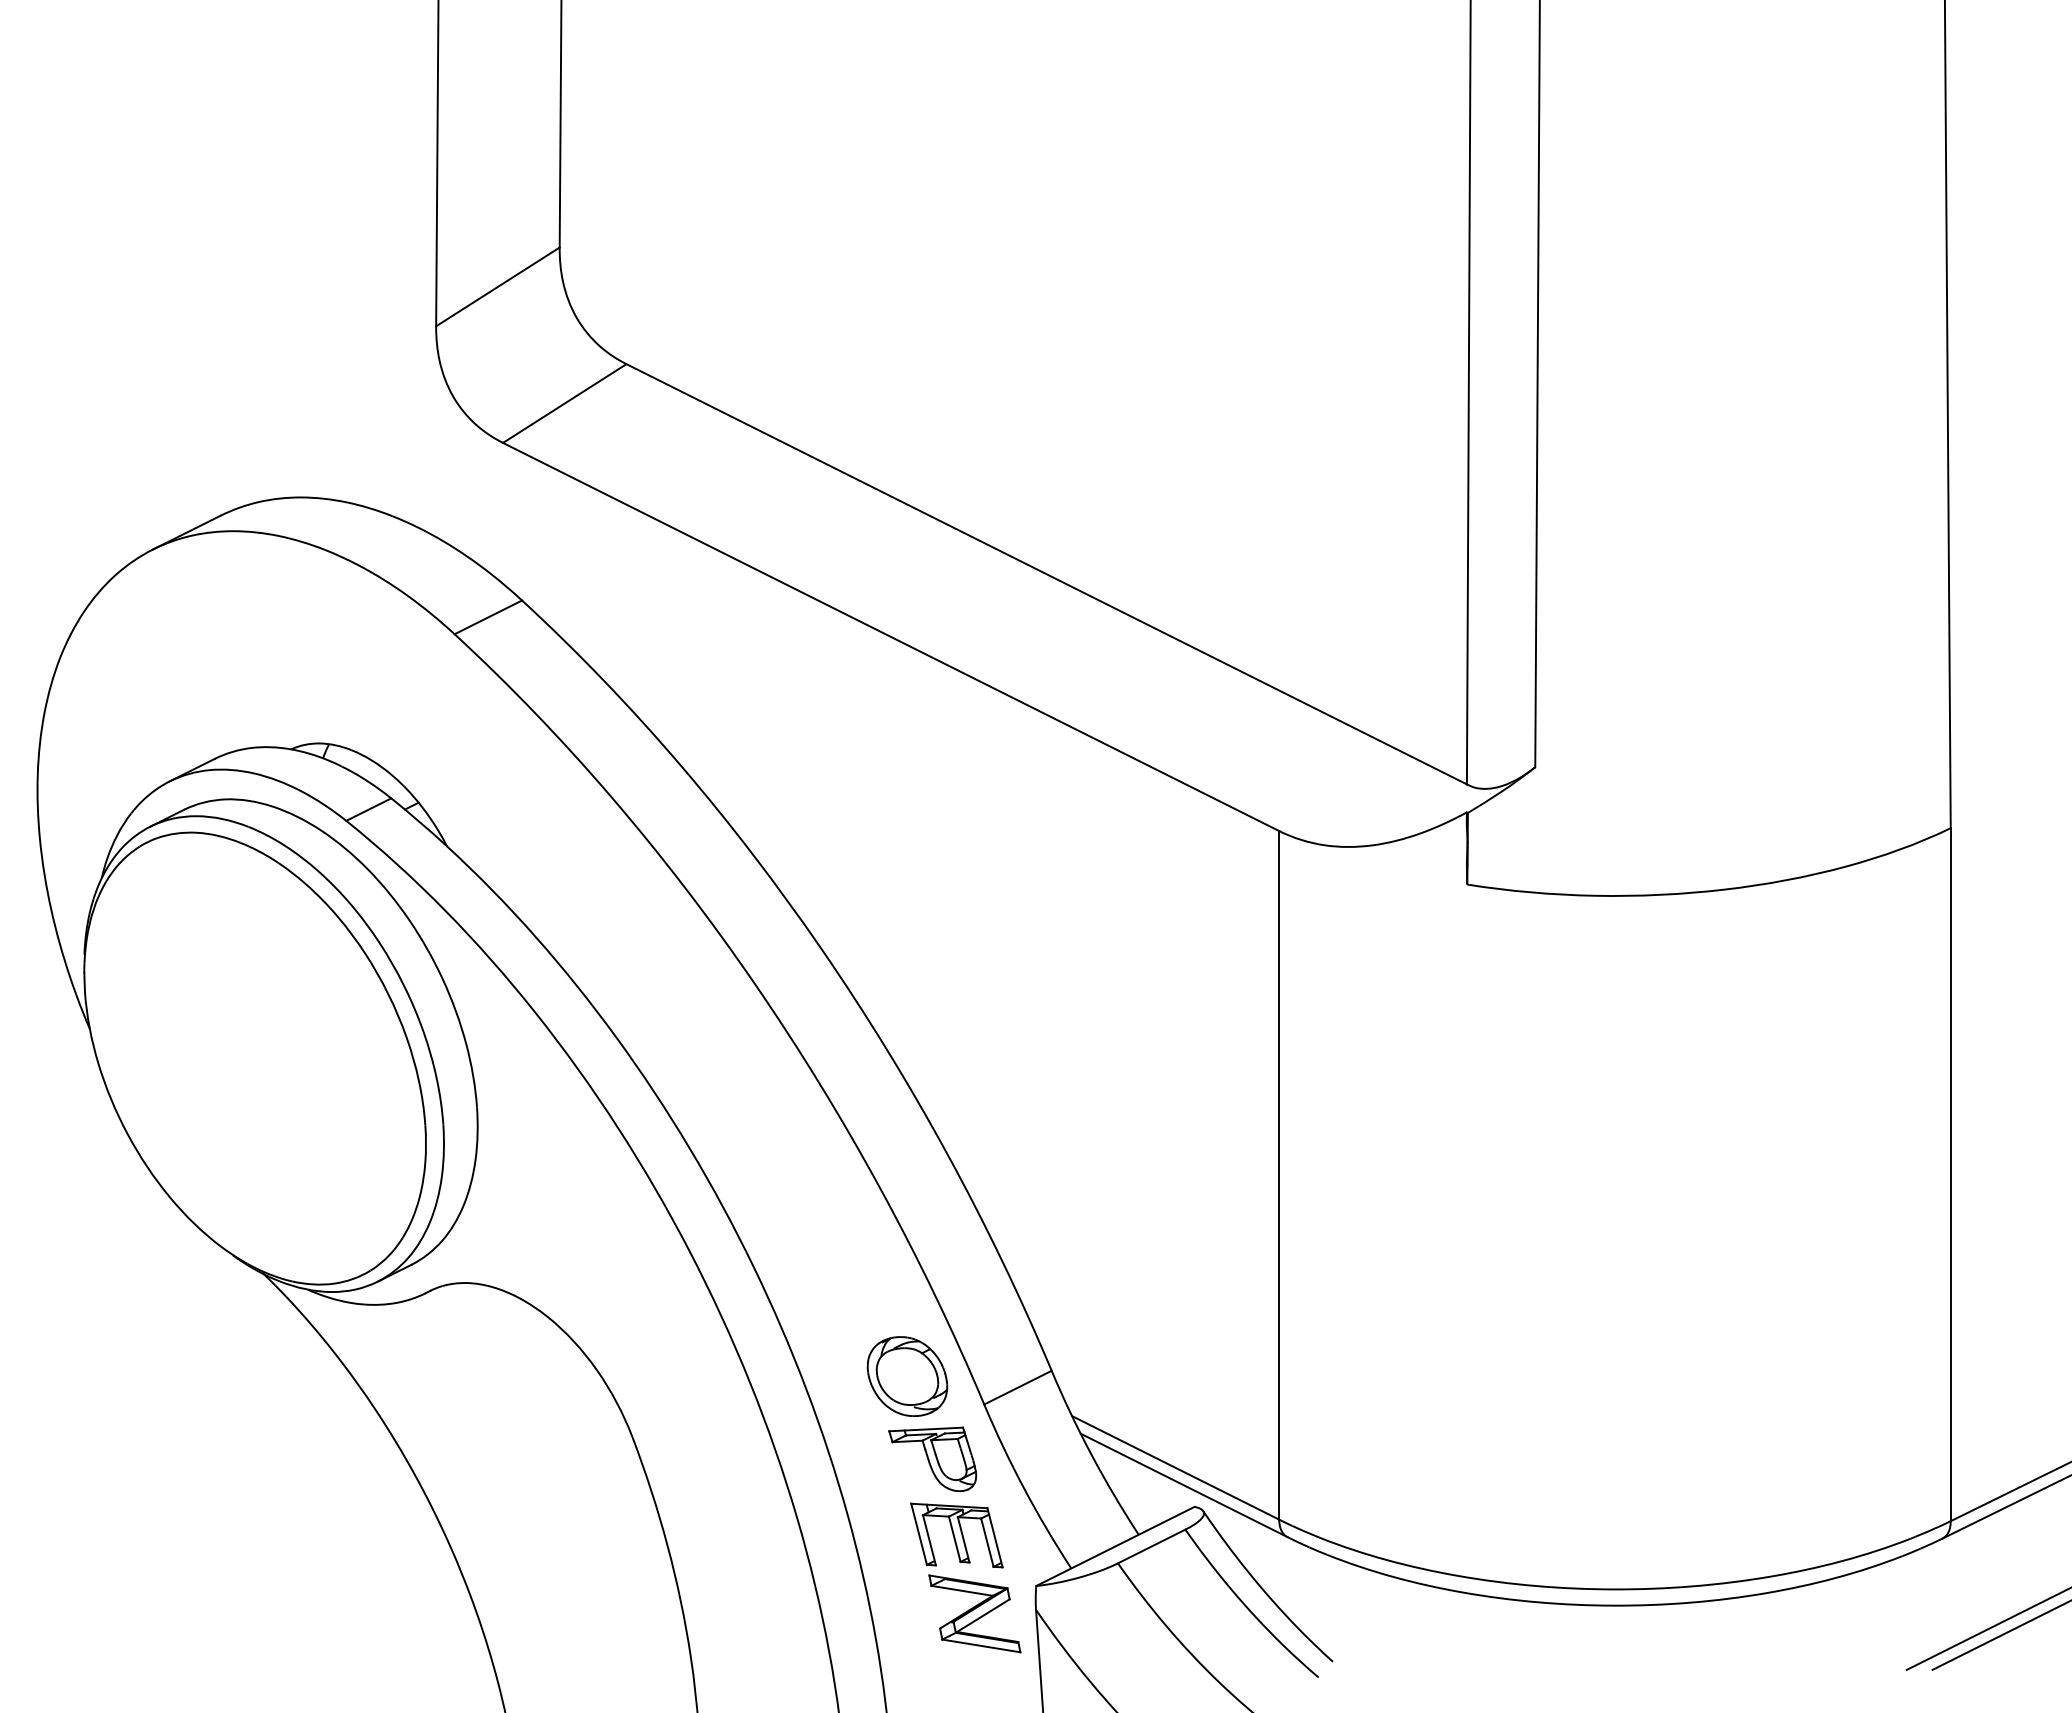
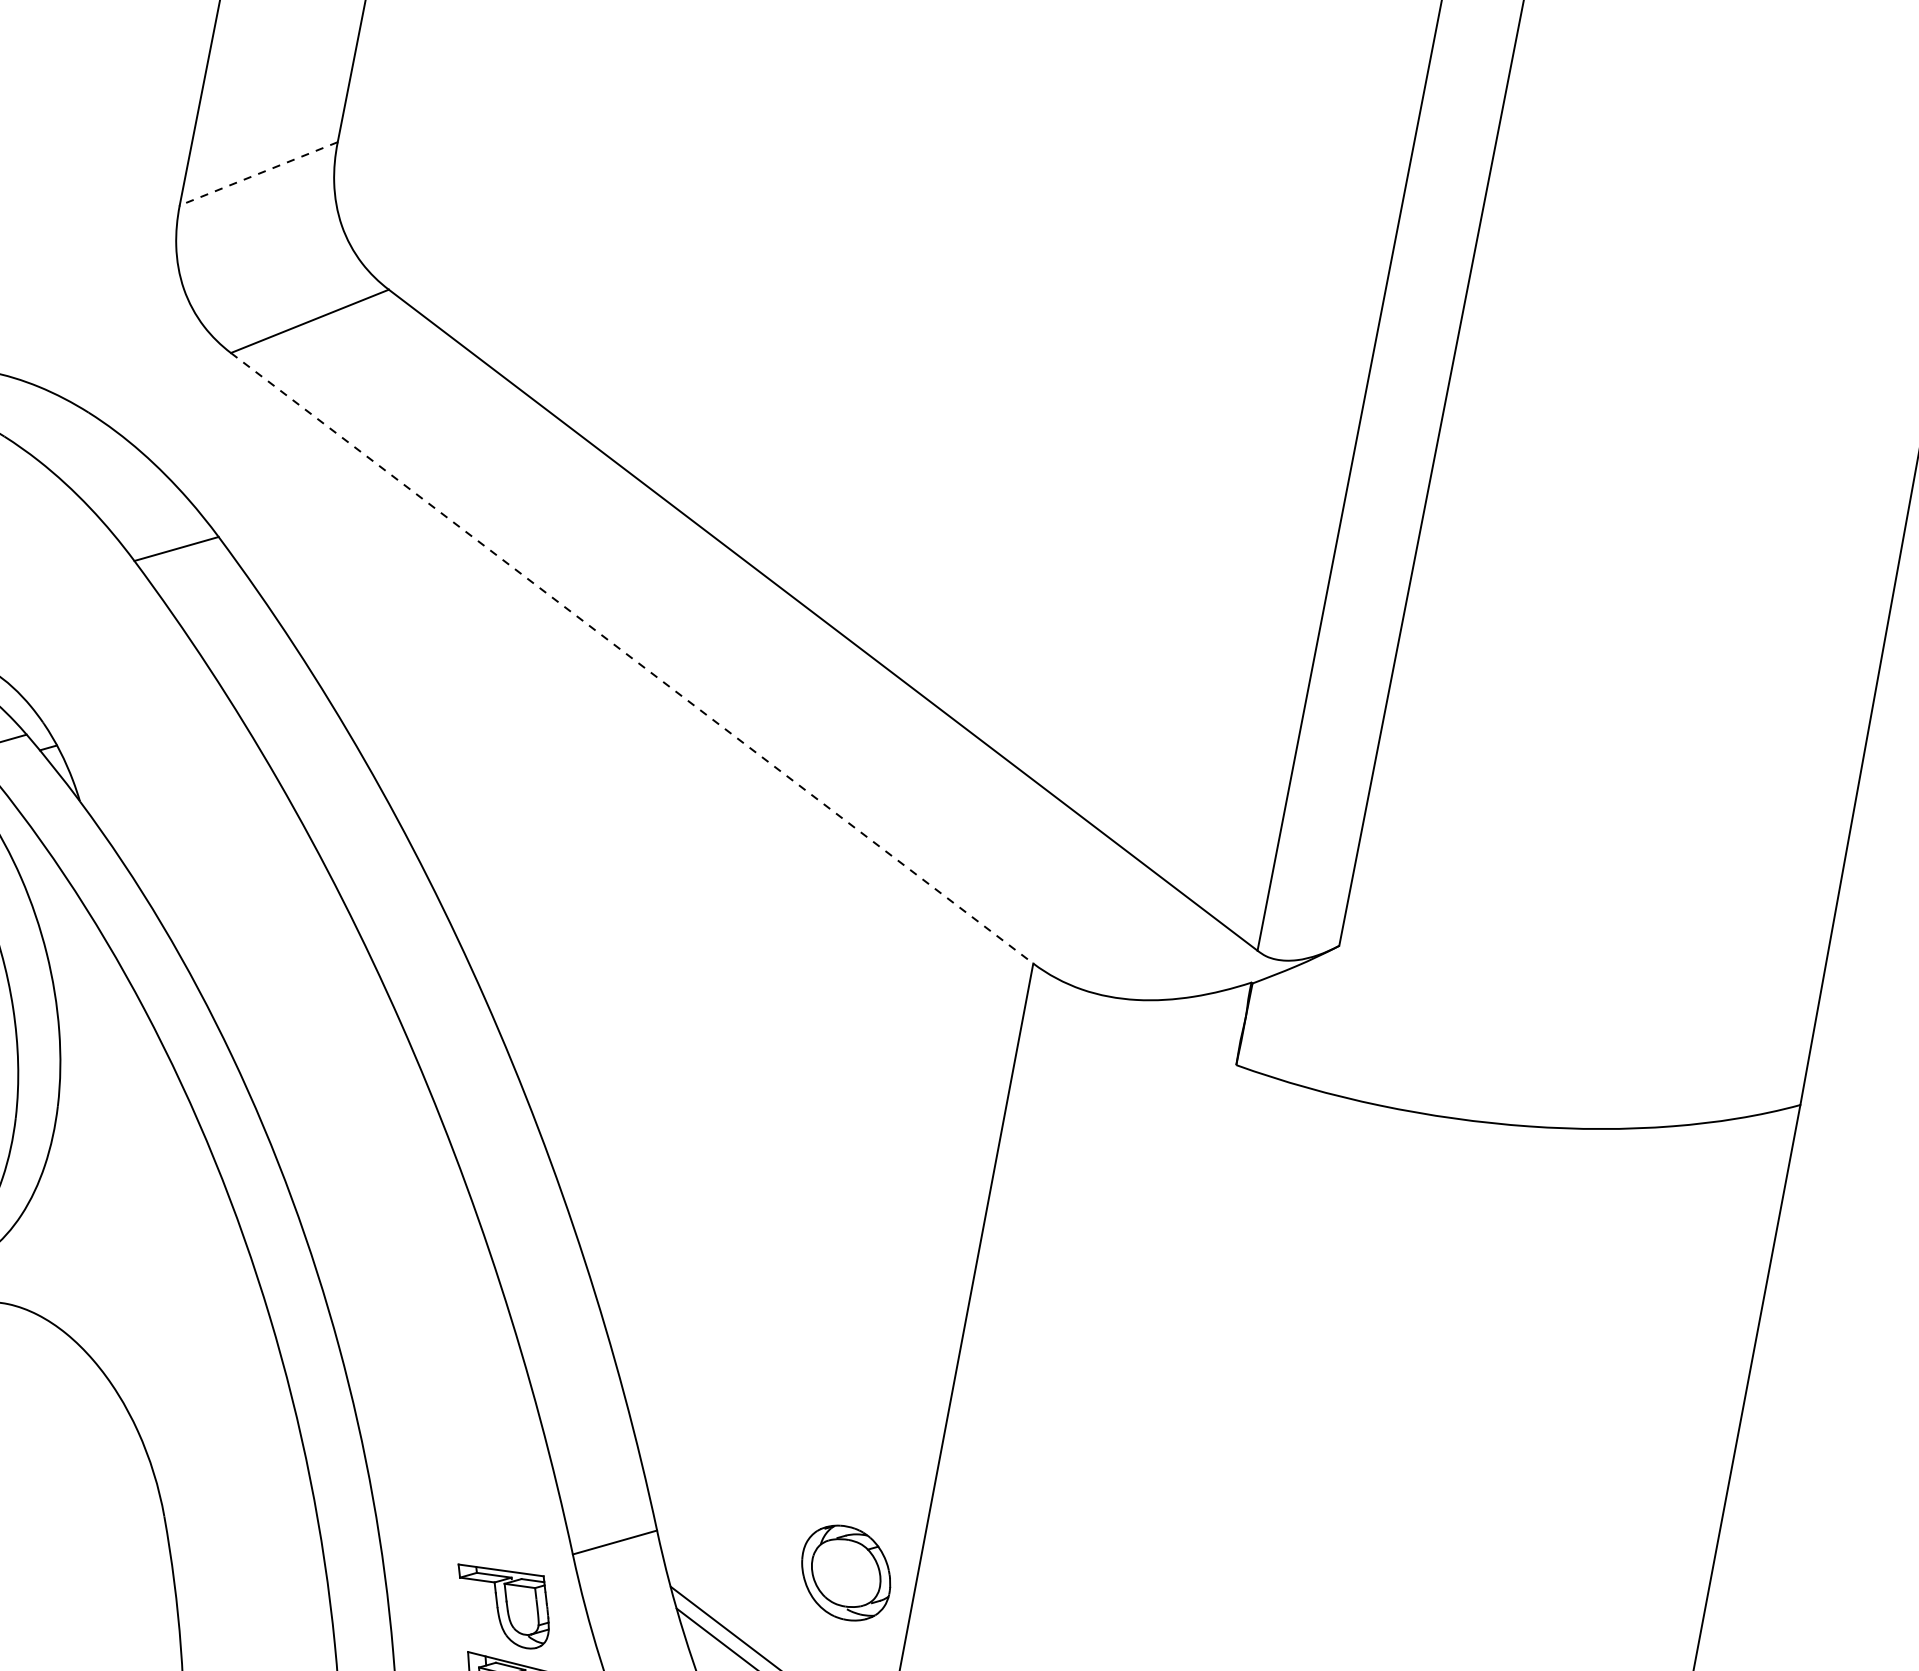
line: (497, 287) -> (258, 174), solid -> dashed
line: (891, 637) -> (632, 658), solid -> dashed
part: (907, 1376) -> (846, 1573), moved

